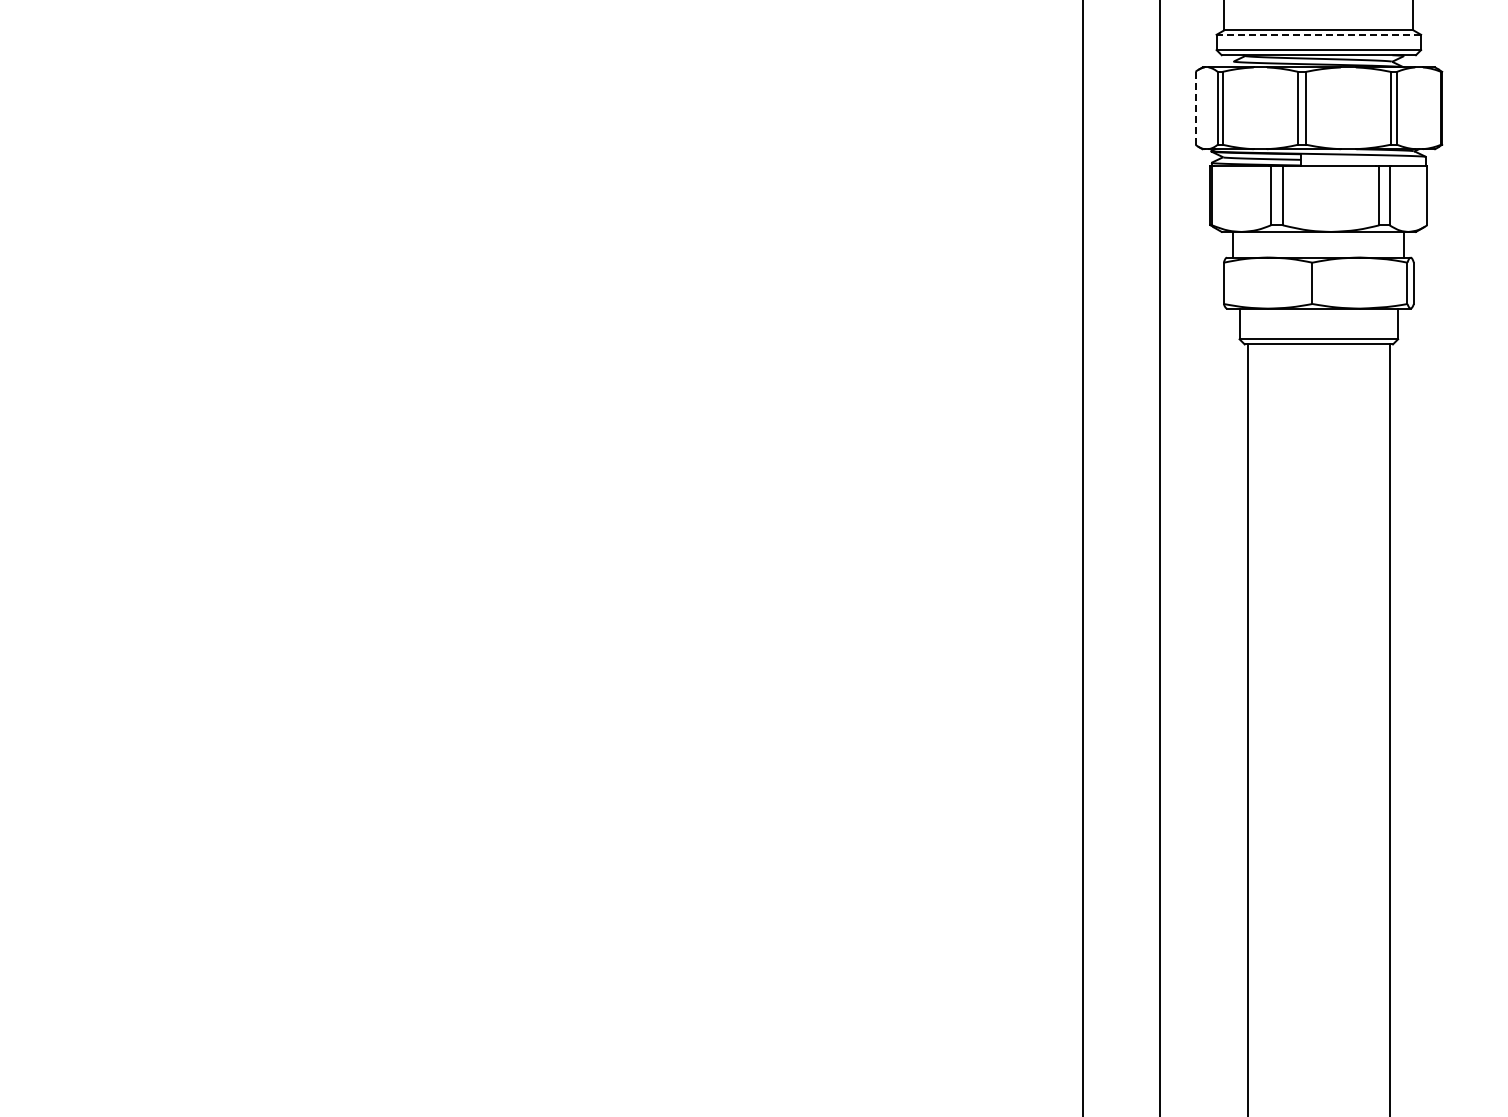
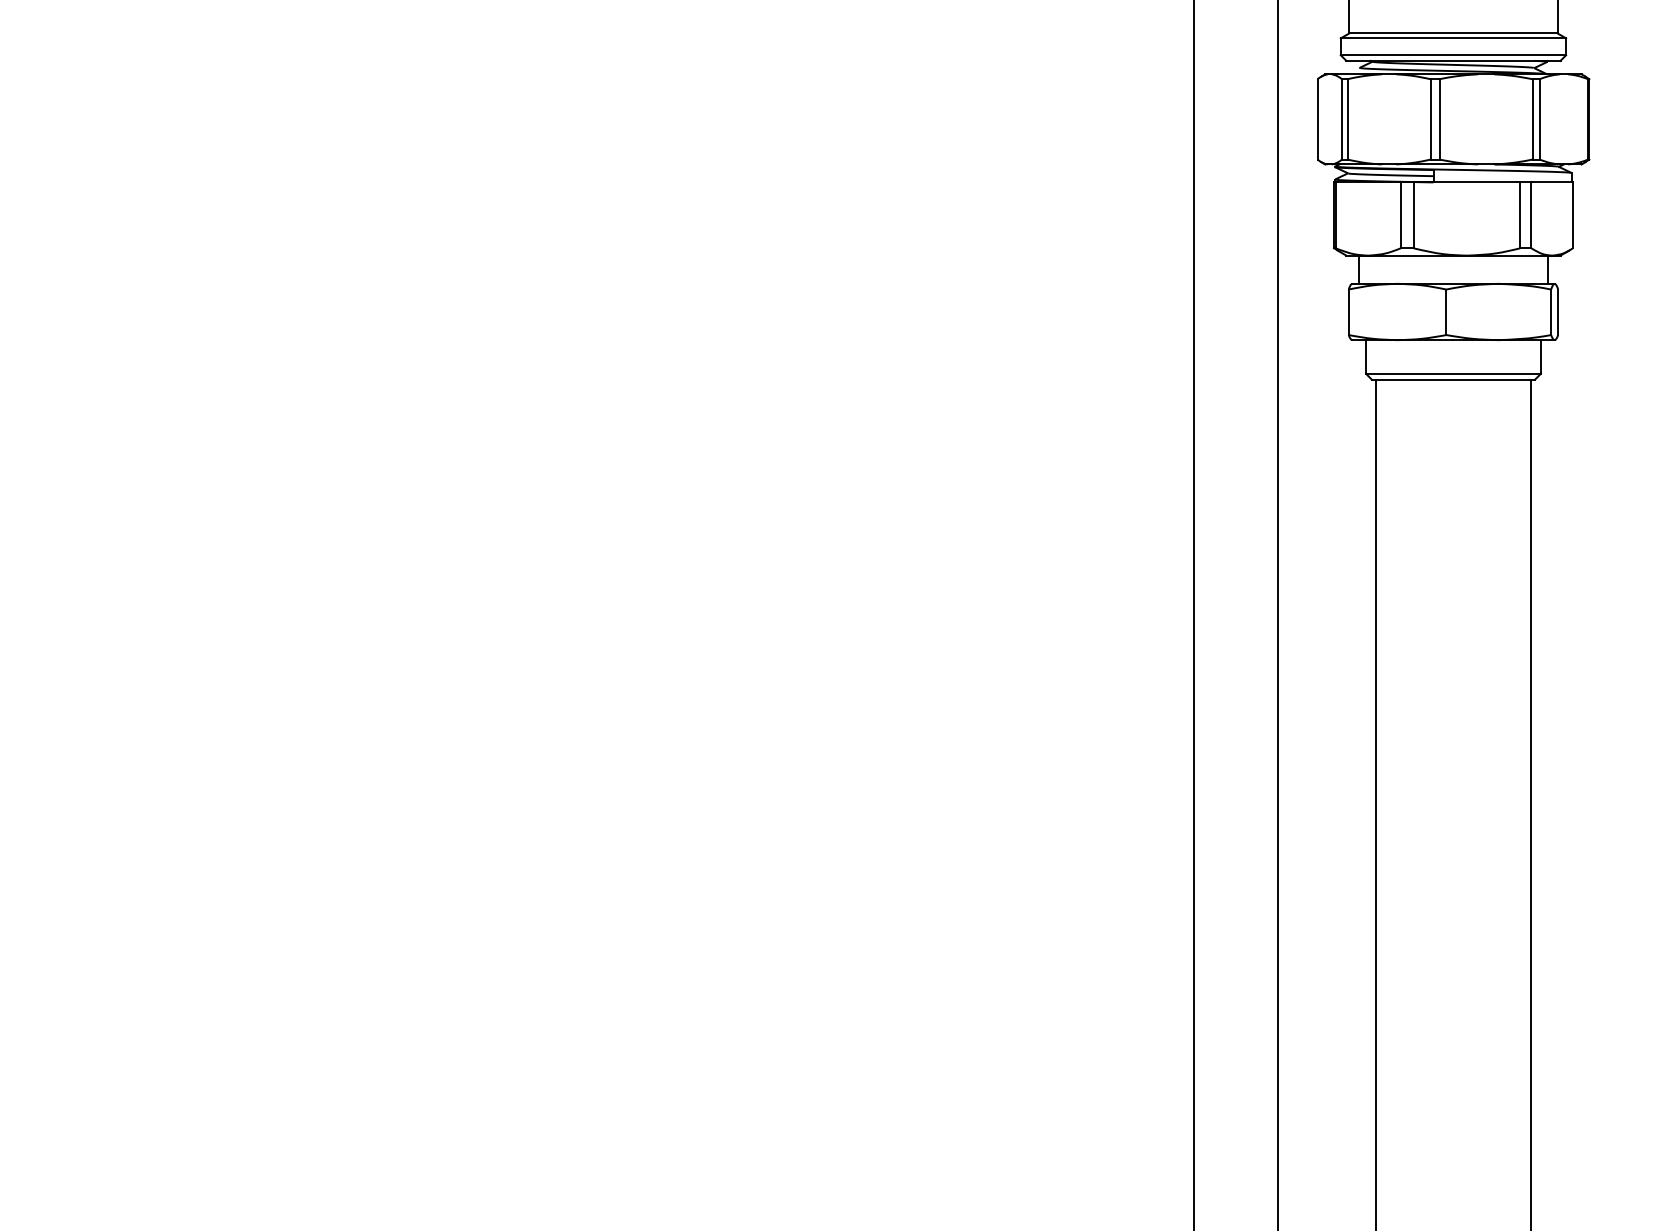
line: (1318, 34) -> (1453, 38), dashed -> solid
line: (1195, 108) -> (1317, 119), dashed -> solid

